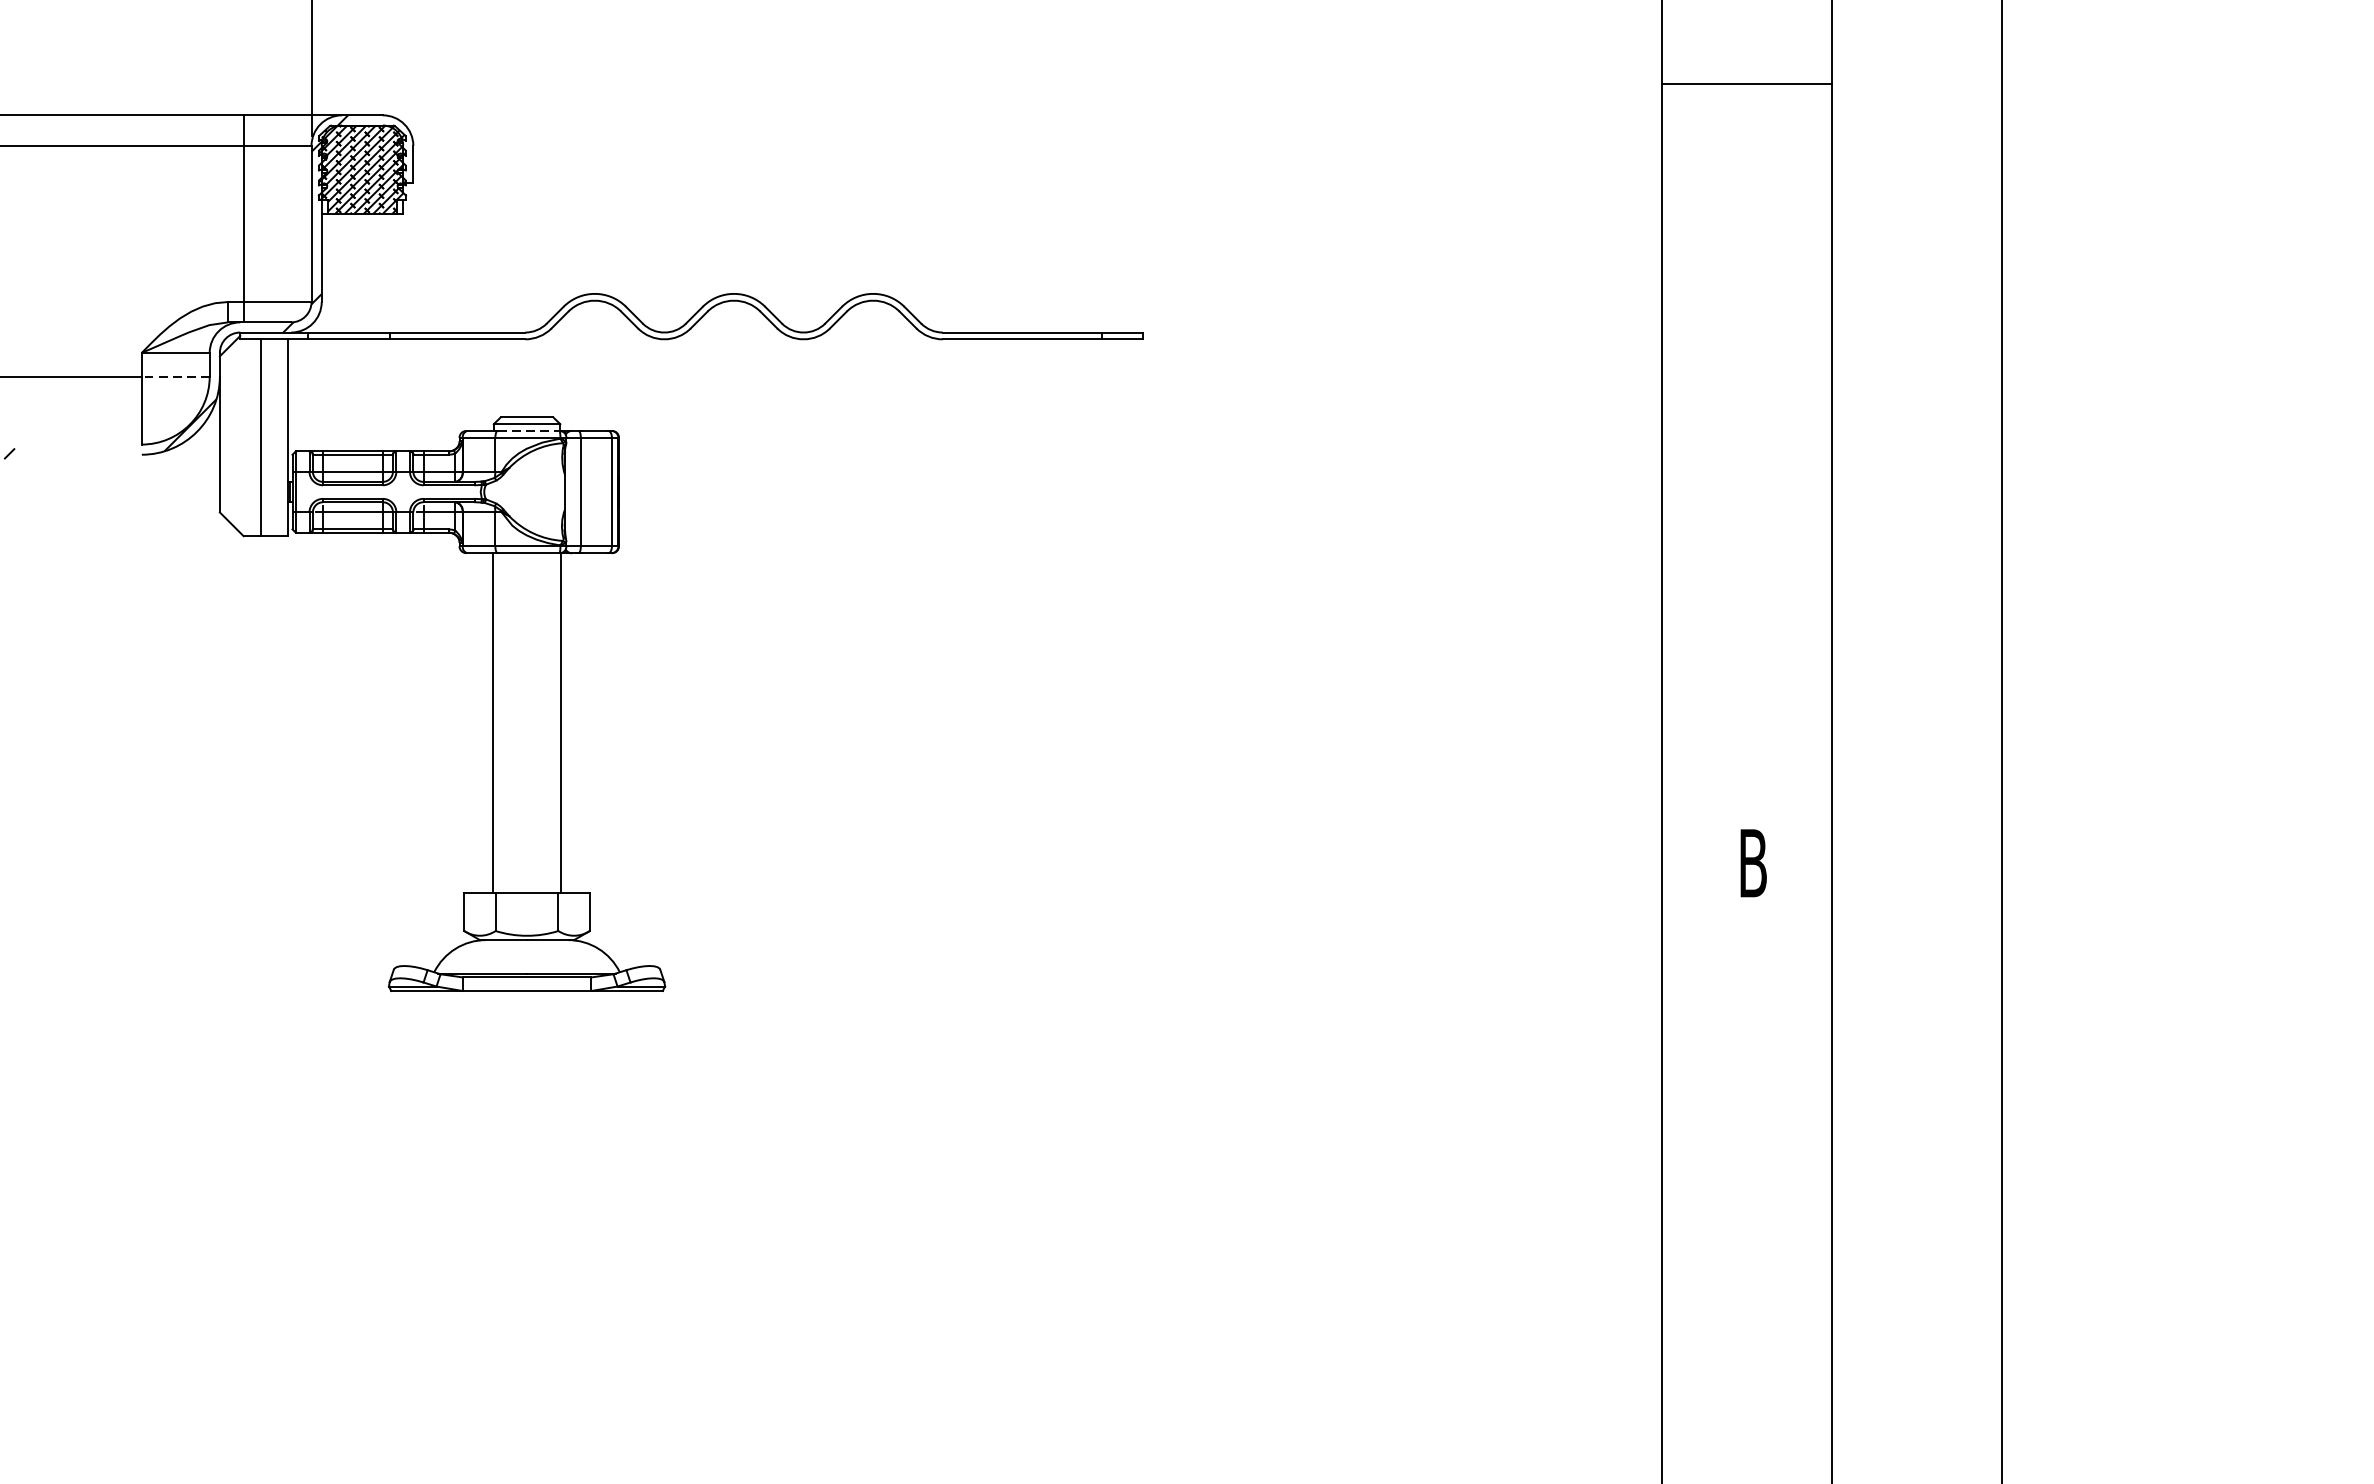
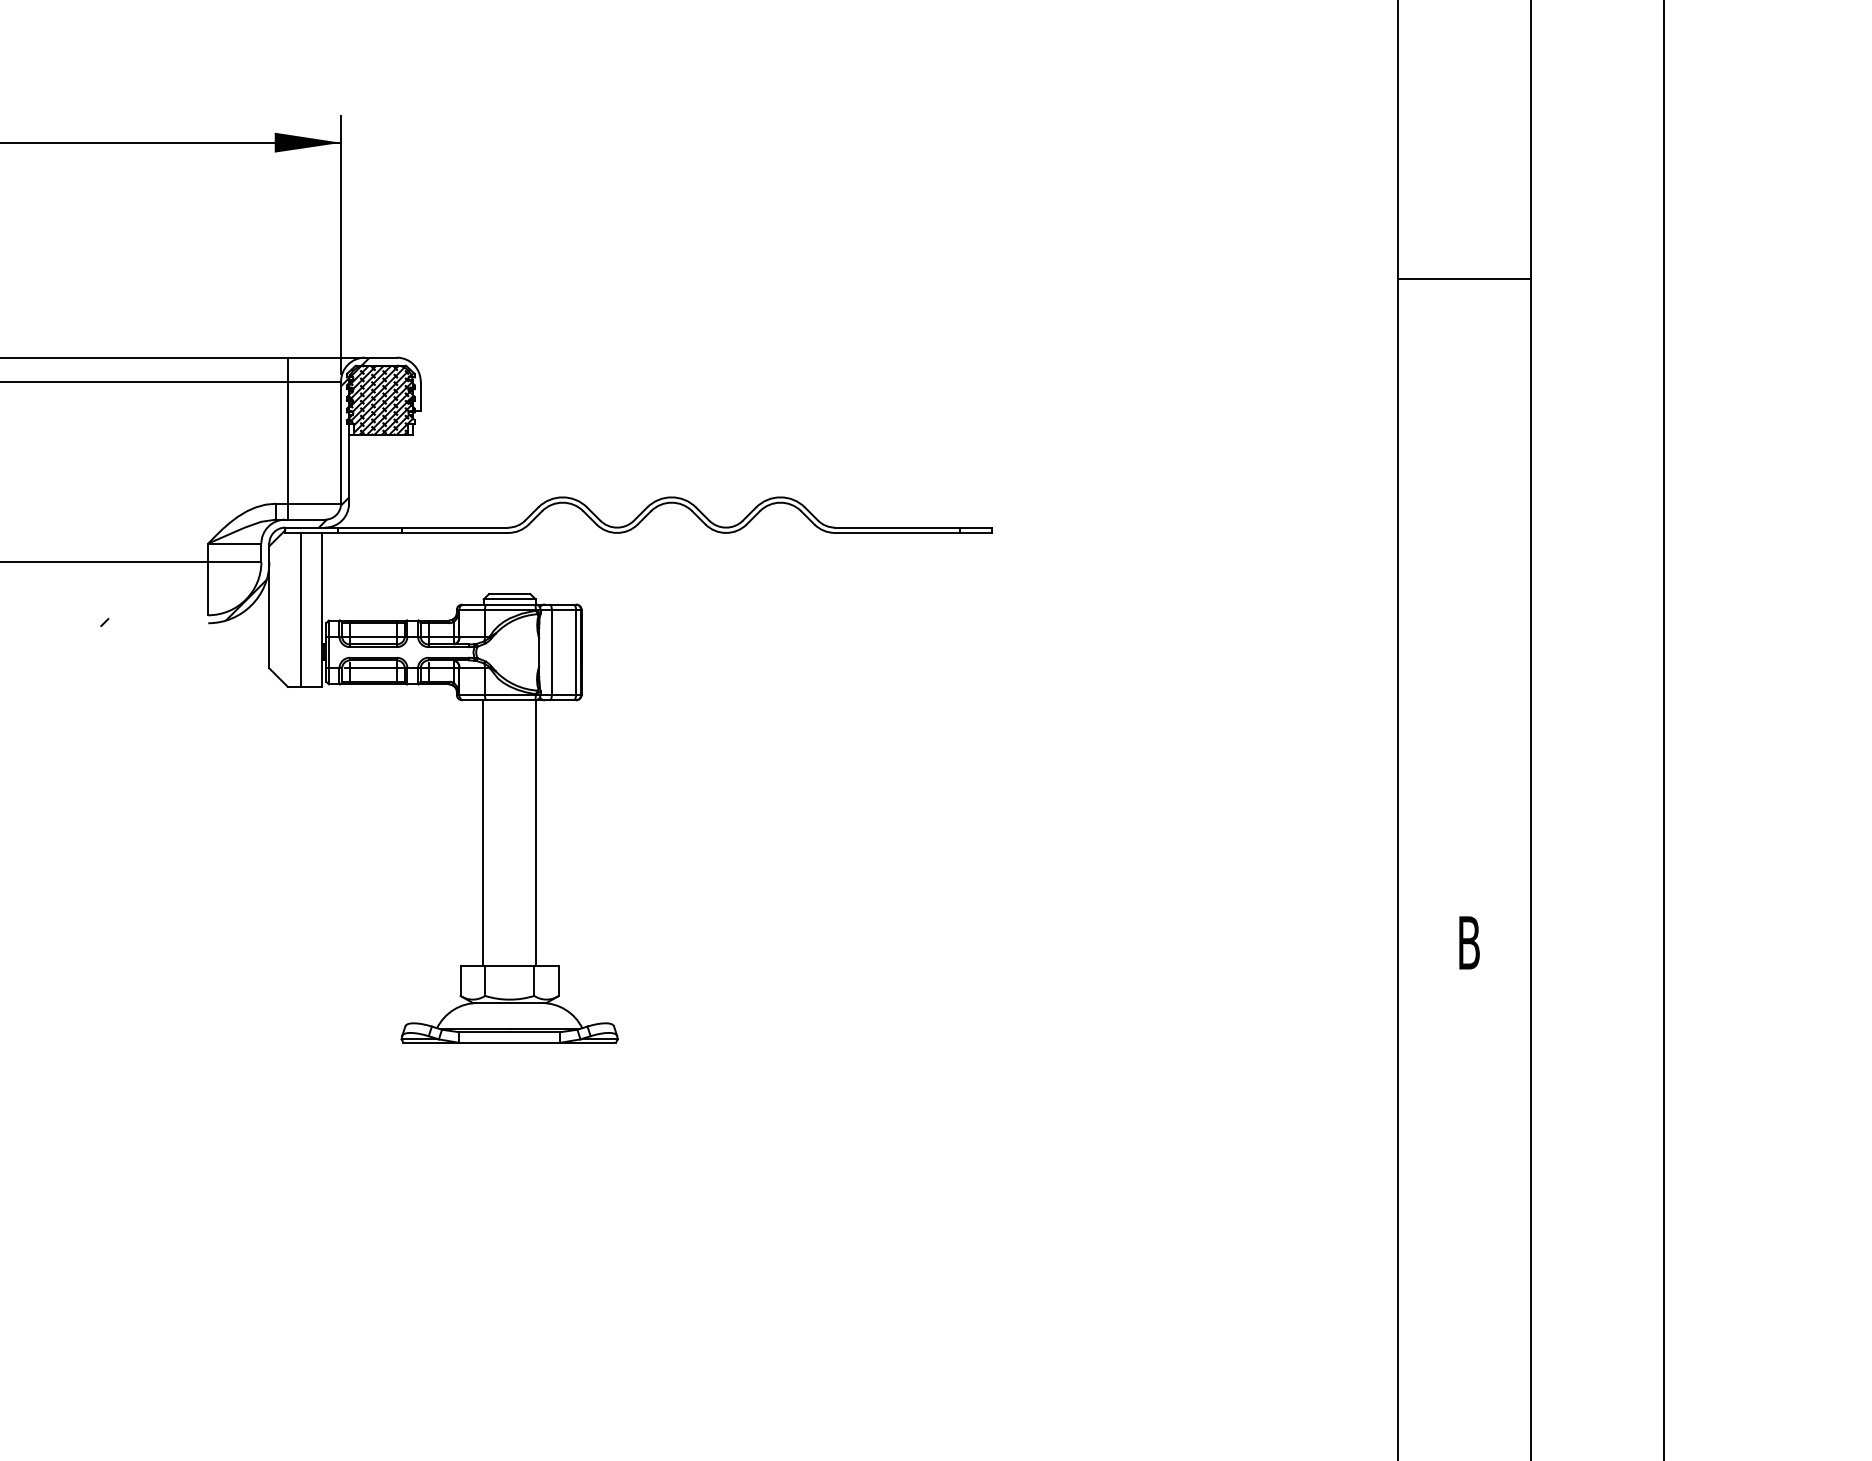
line: (1747, 84) -> (1464, 279), moved
line: (175, 377) -> (234, 562), dashed -> solid
line: (529, 430) -> (511, 604), dashed -> solid

